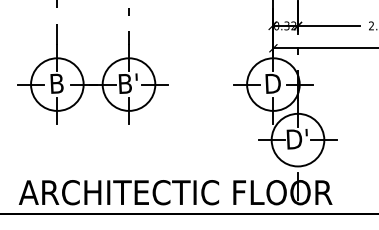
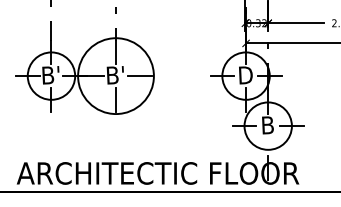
text: (56, 83) -> (50, 75), B -> B'
circle: (128, 84) -> (115, 76), size x1.6
text: (296, 139) -> (266, 125), D' -> B

